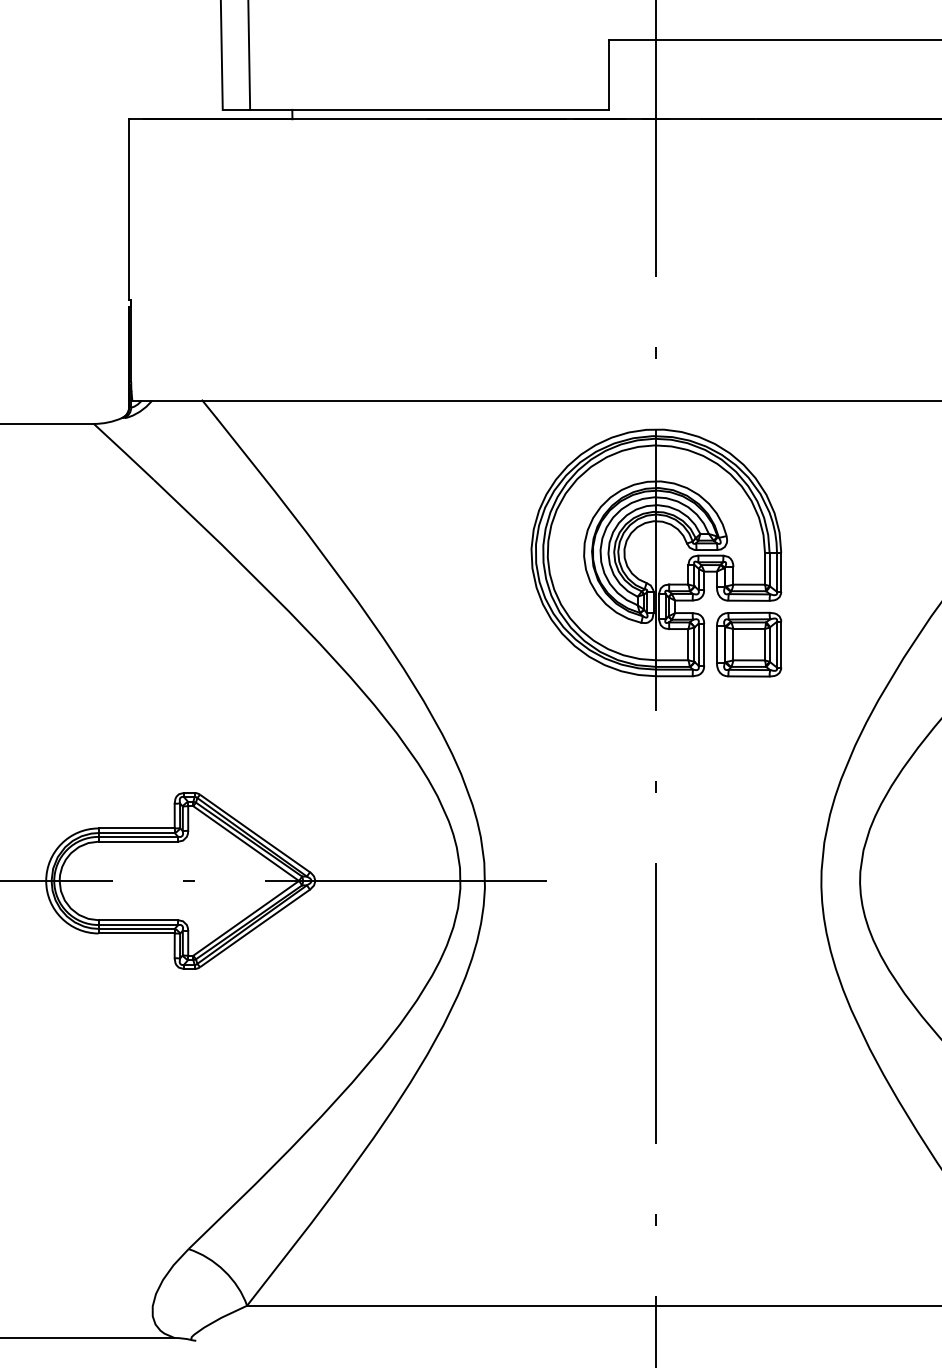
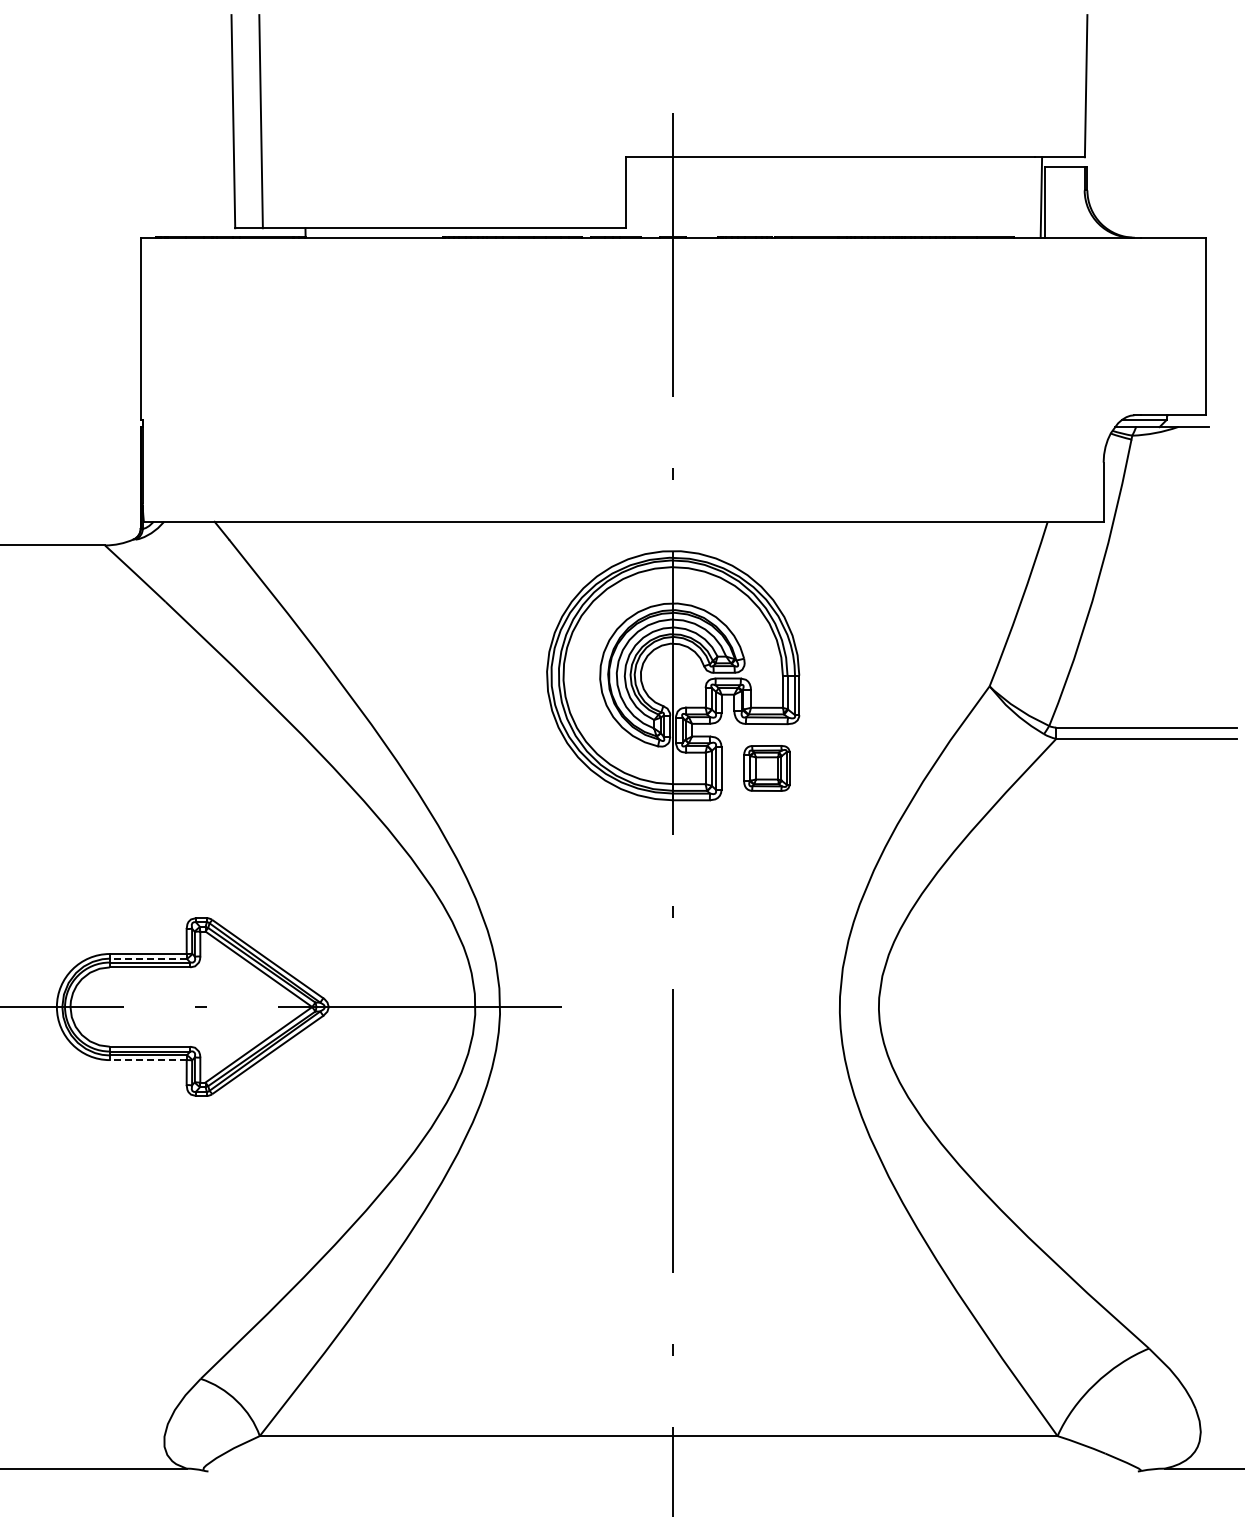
part: (748, 644) -> (766, 768), size x0.7
line: (135, 832) -> (147, 958), solid -> dashed
line: (135, 933) -> (147, 1060), solid -> dashed

